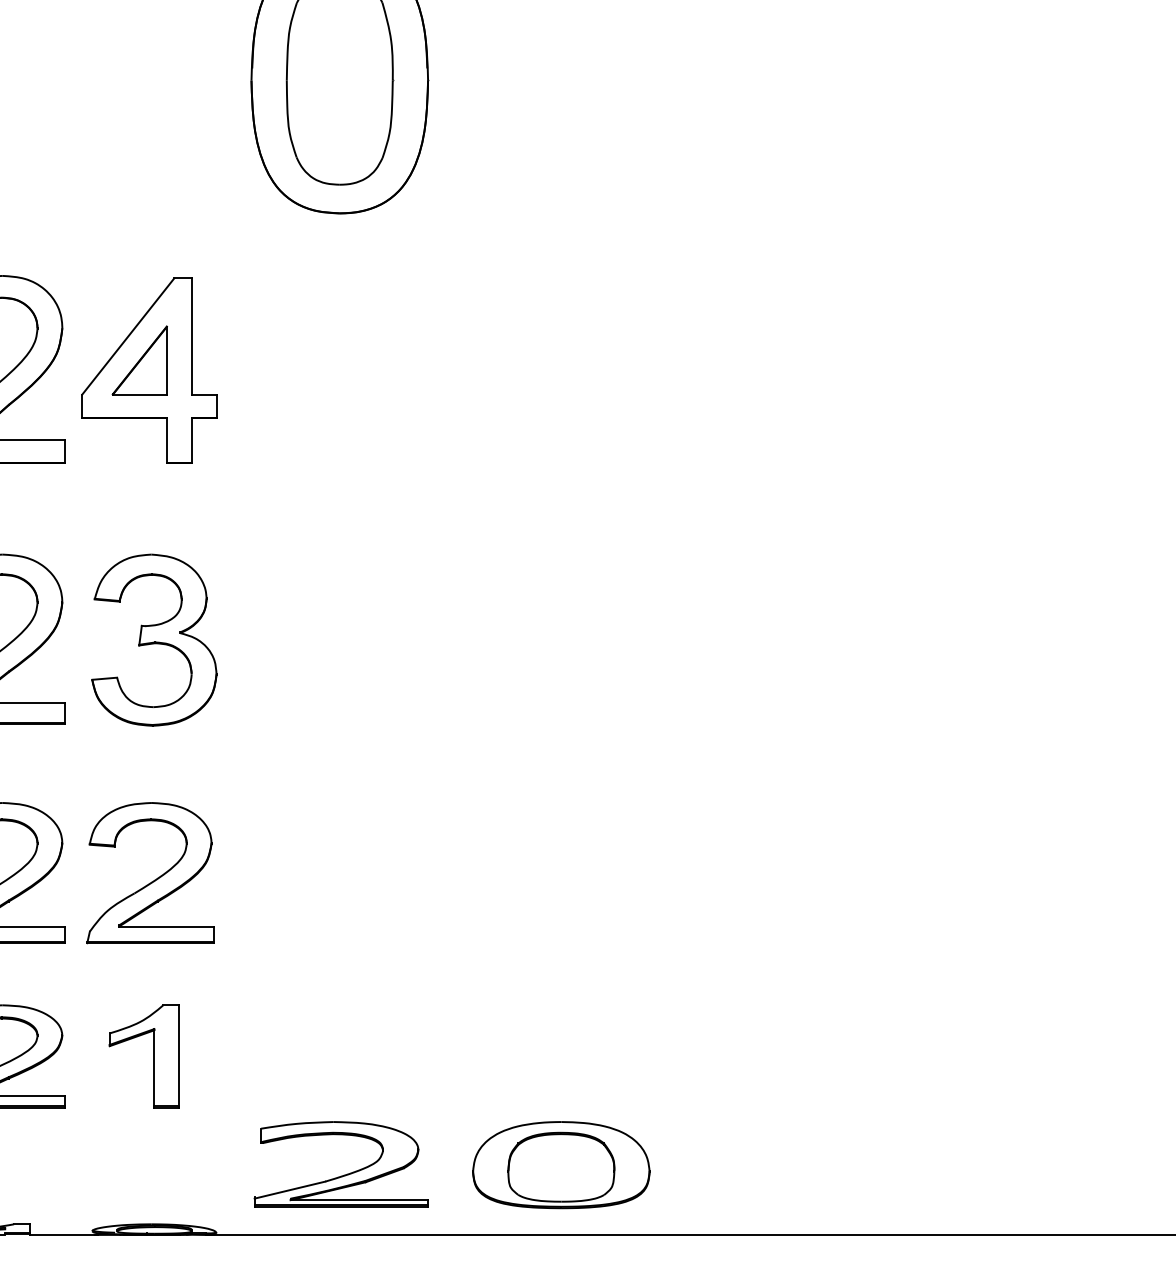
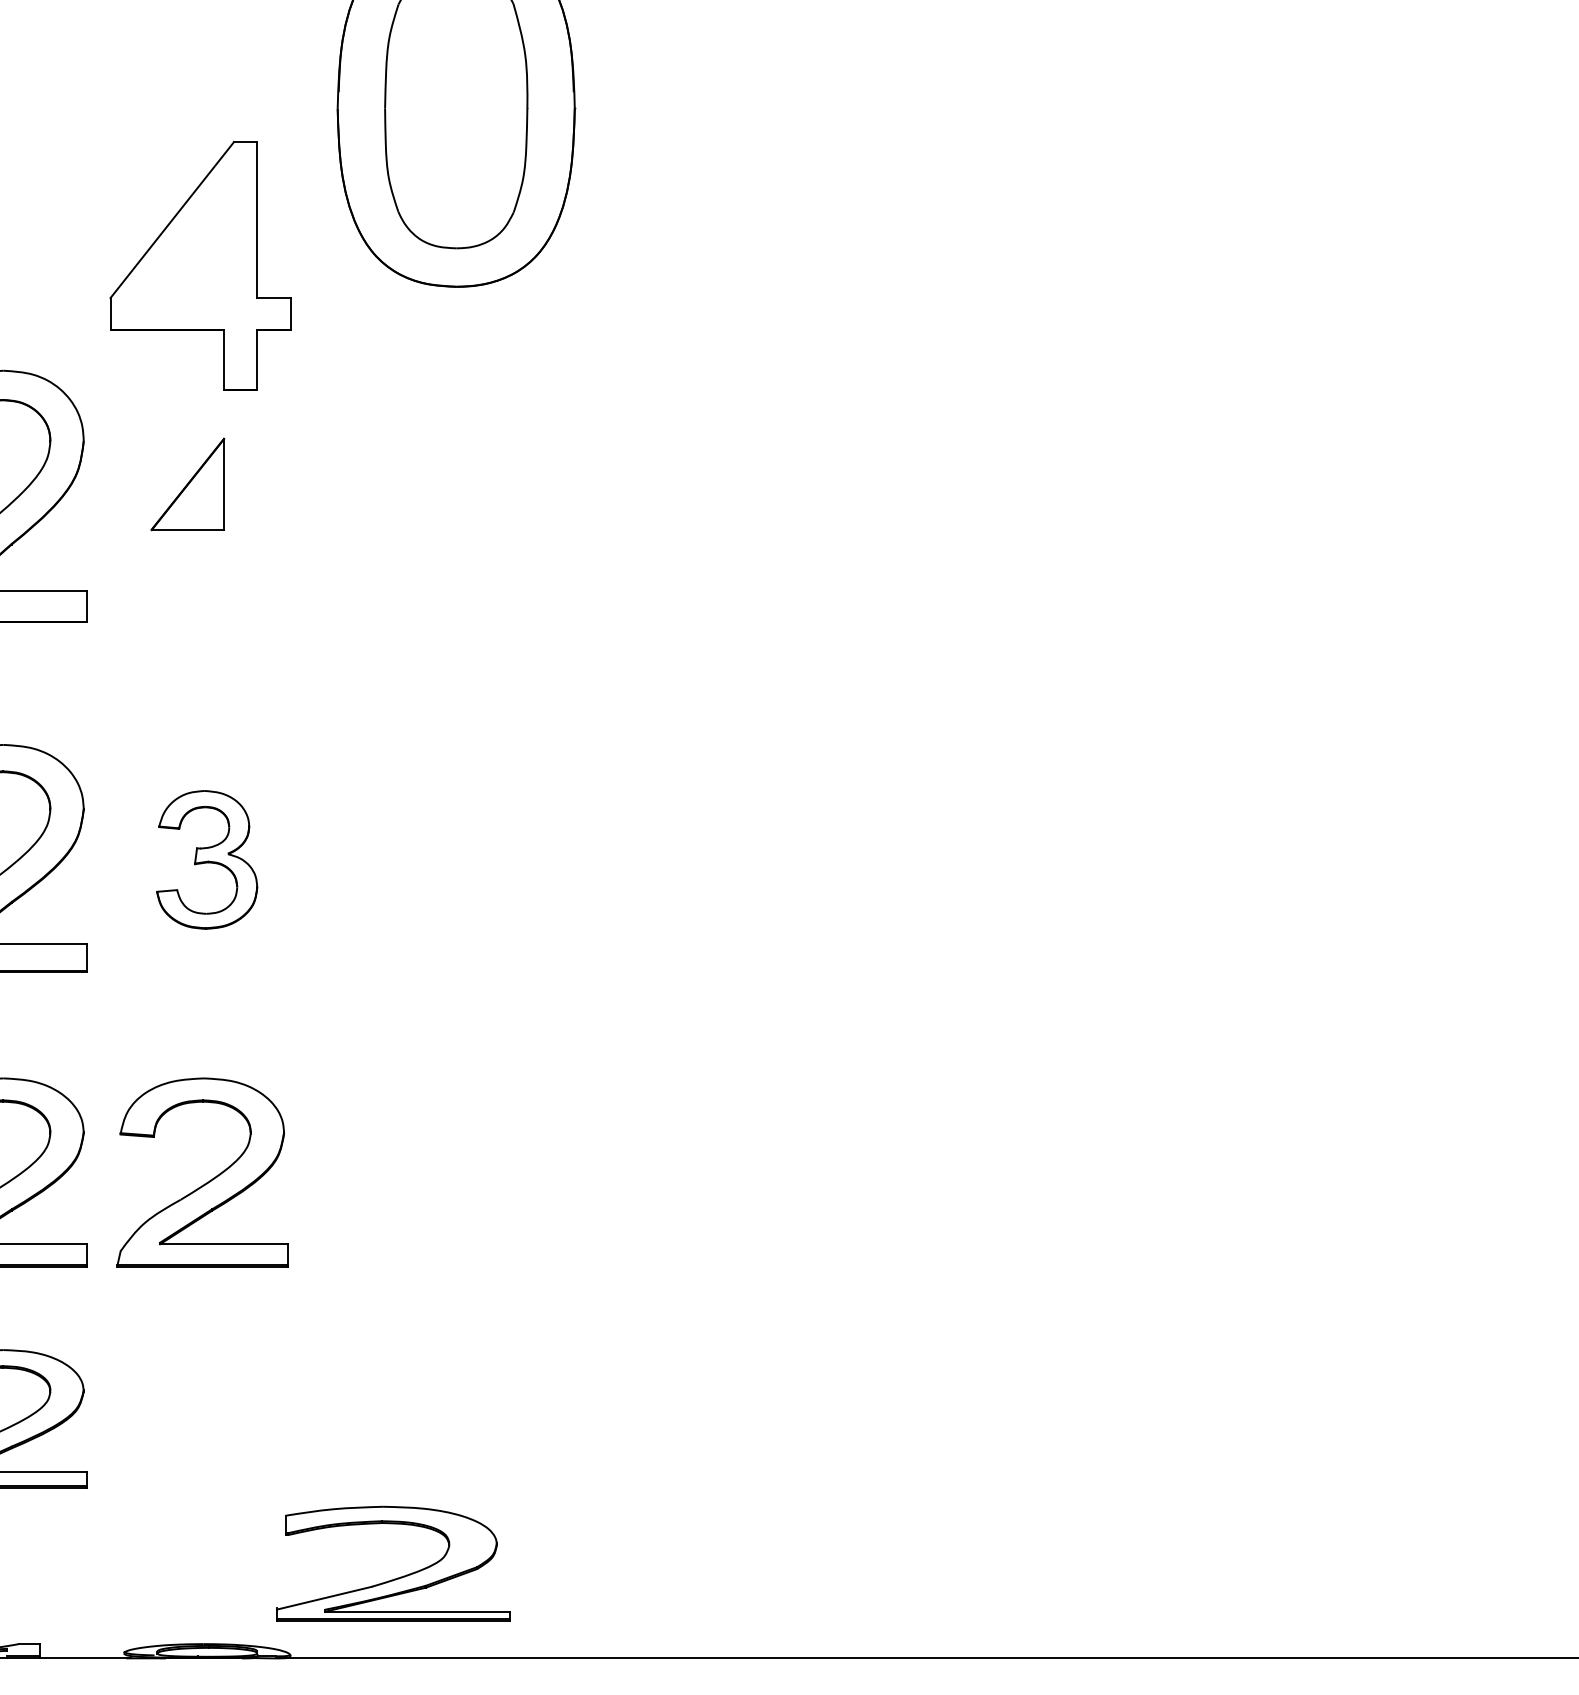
part: (149, 370) -> (200, 265), moved
part: (153, 639) -> (206, 859), size x0.6
part: (153, 1056) -> (206, 1418), removed
part: (561, 1165) -> (753, 1564), removed
part: (344, 1174) -> (397, 1577), moved

